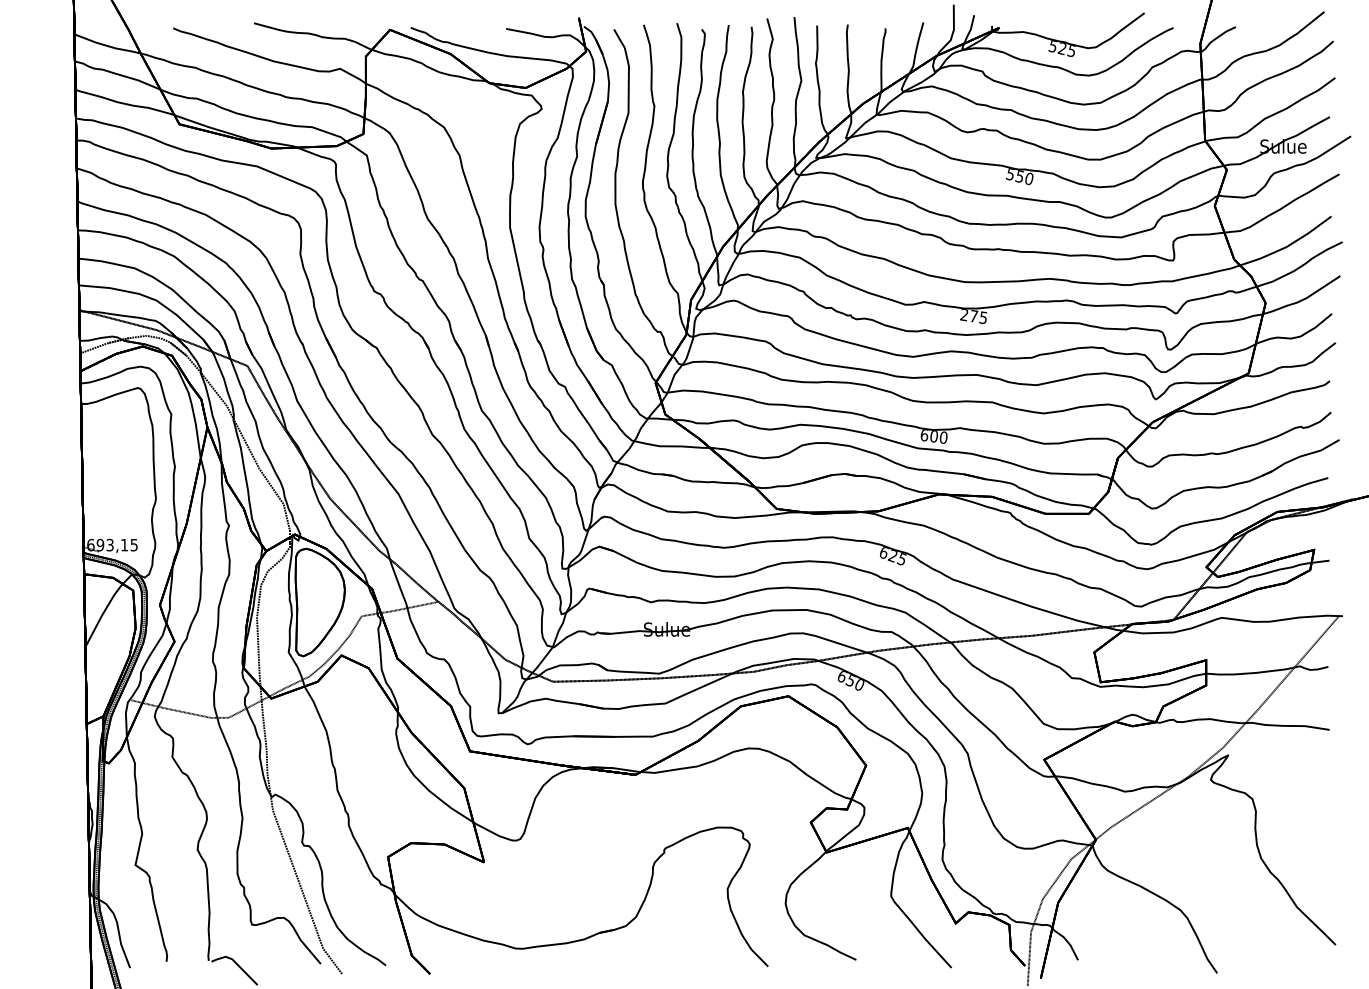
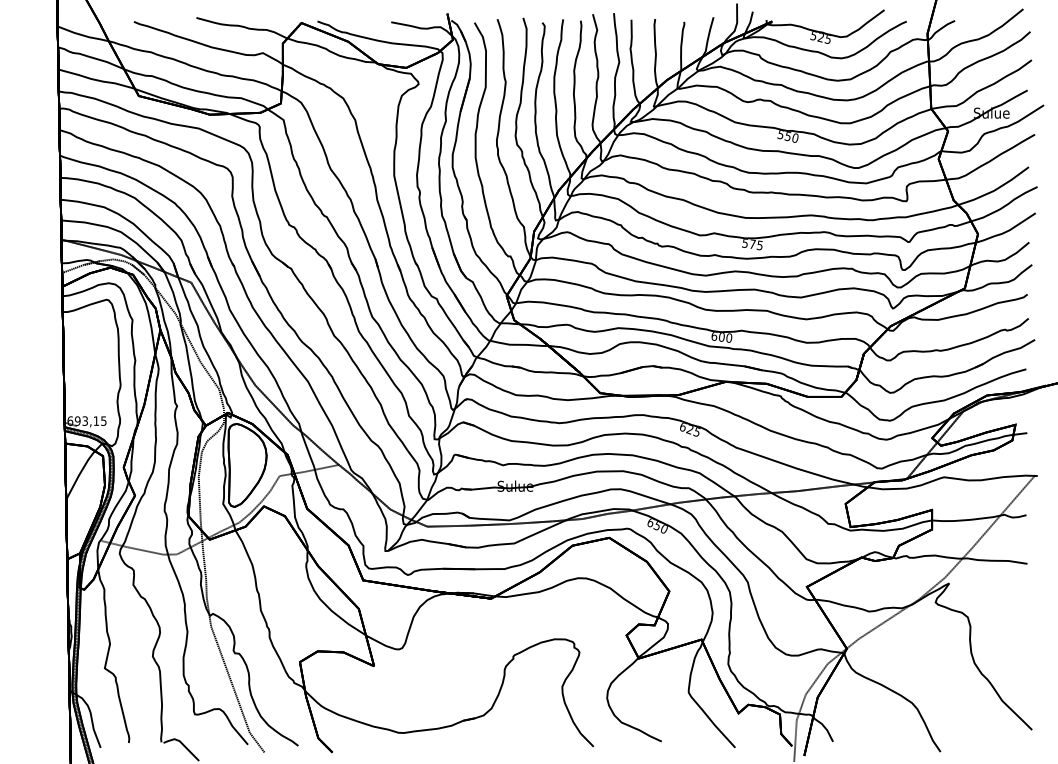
text: (964, 315) -> (745, 243), 275 -> 575

